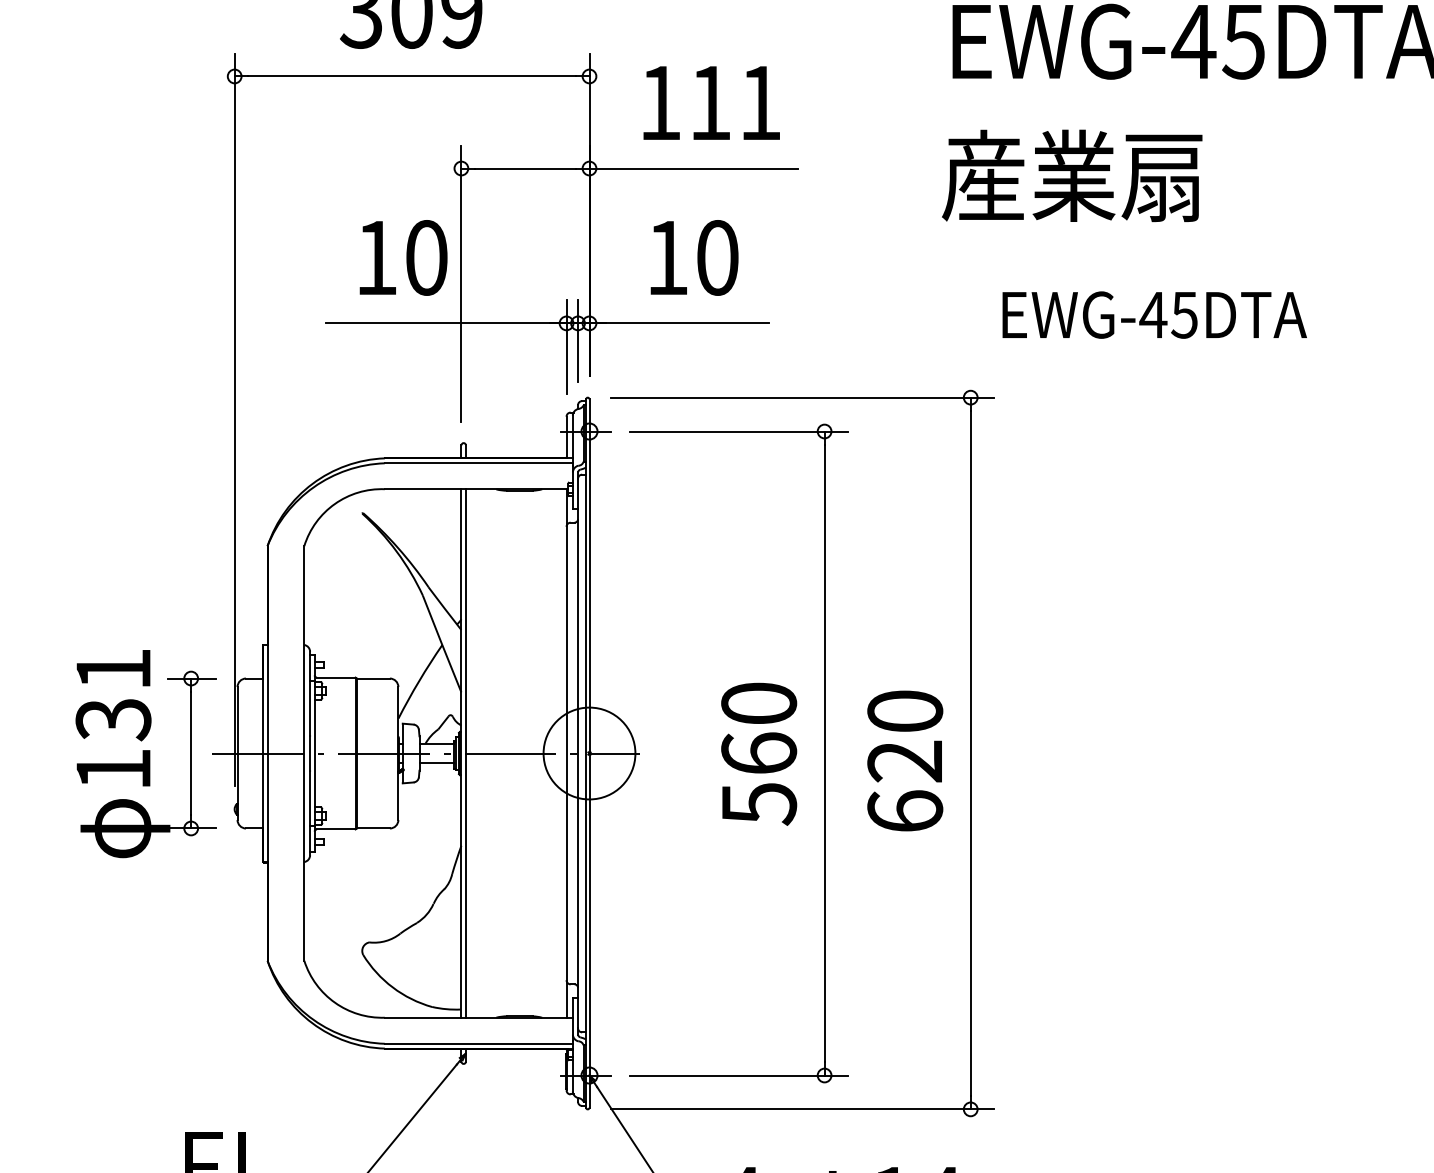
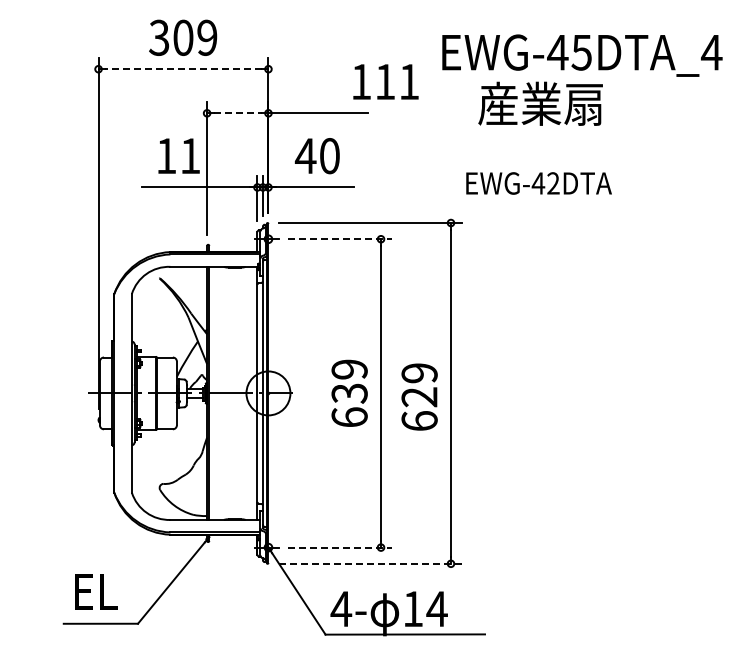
line: (412, 77) -> (183, 69), solid -> dashed
text: (710, 102) -> (385, 81), moved
line: (526, 168) -> (238, 113), solid -> dashed
text: (1072, 175) -> (540, 103), moved
text: (666, 256) -> (305, 155), 10 -> 40
text: (426, 258) -> (190, 156), 10 -> 11
text: (1184, 315) -> (553, 183), EWG-45DTA -> EWG-42DTA
line: (739, 432) -> (340, 239), solid -> dashed
text: (904, 711) -> (419, 373), 620 -> 629
part: (146, 753) -> (56, 393), removed
text: (758, 753) -> (349, 393), 560 -> 639
line: (739, 1075) -> (340, 547), solid -> dashed
line: (802, 1108) -> (370, 563), solid -> dashed

